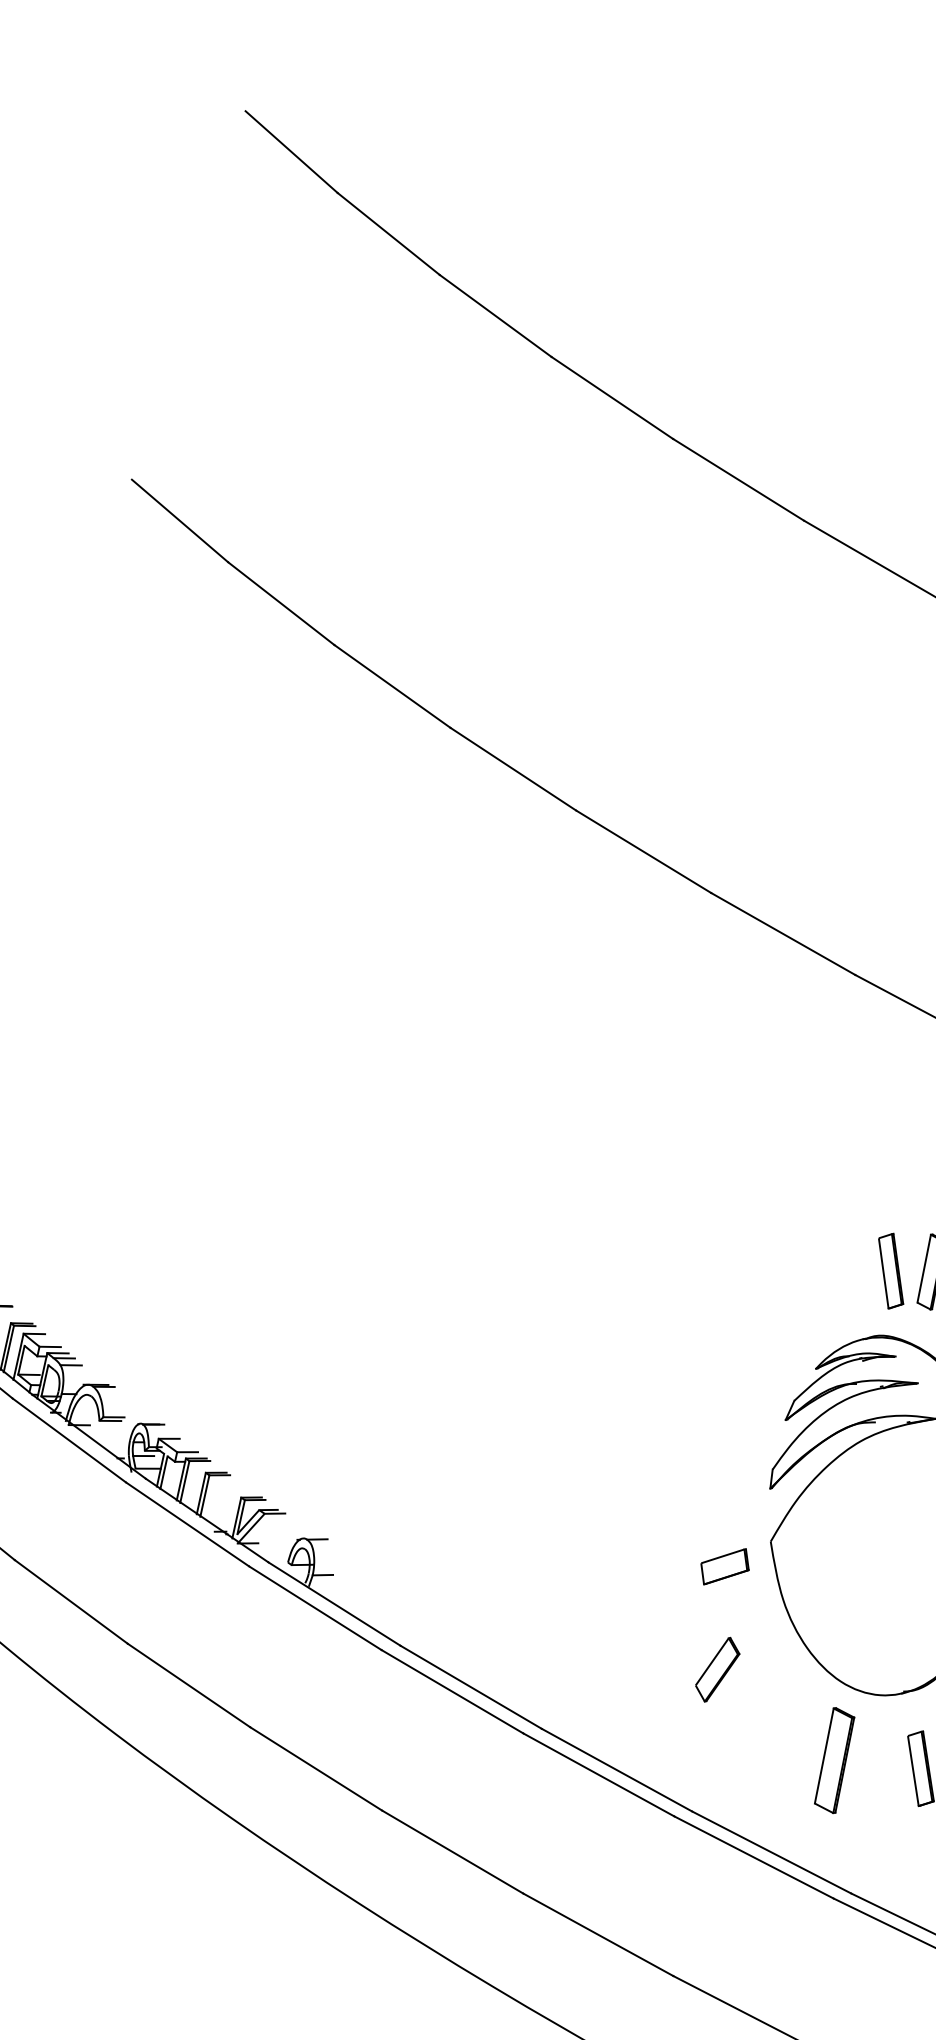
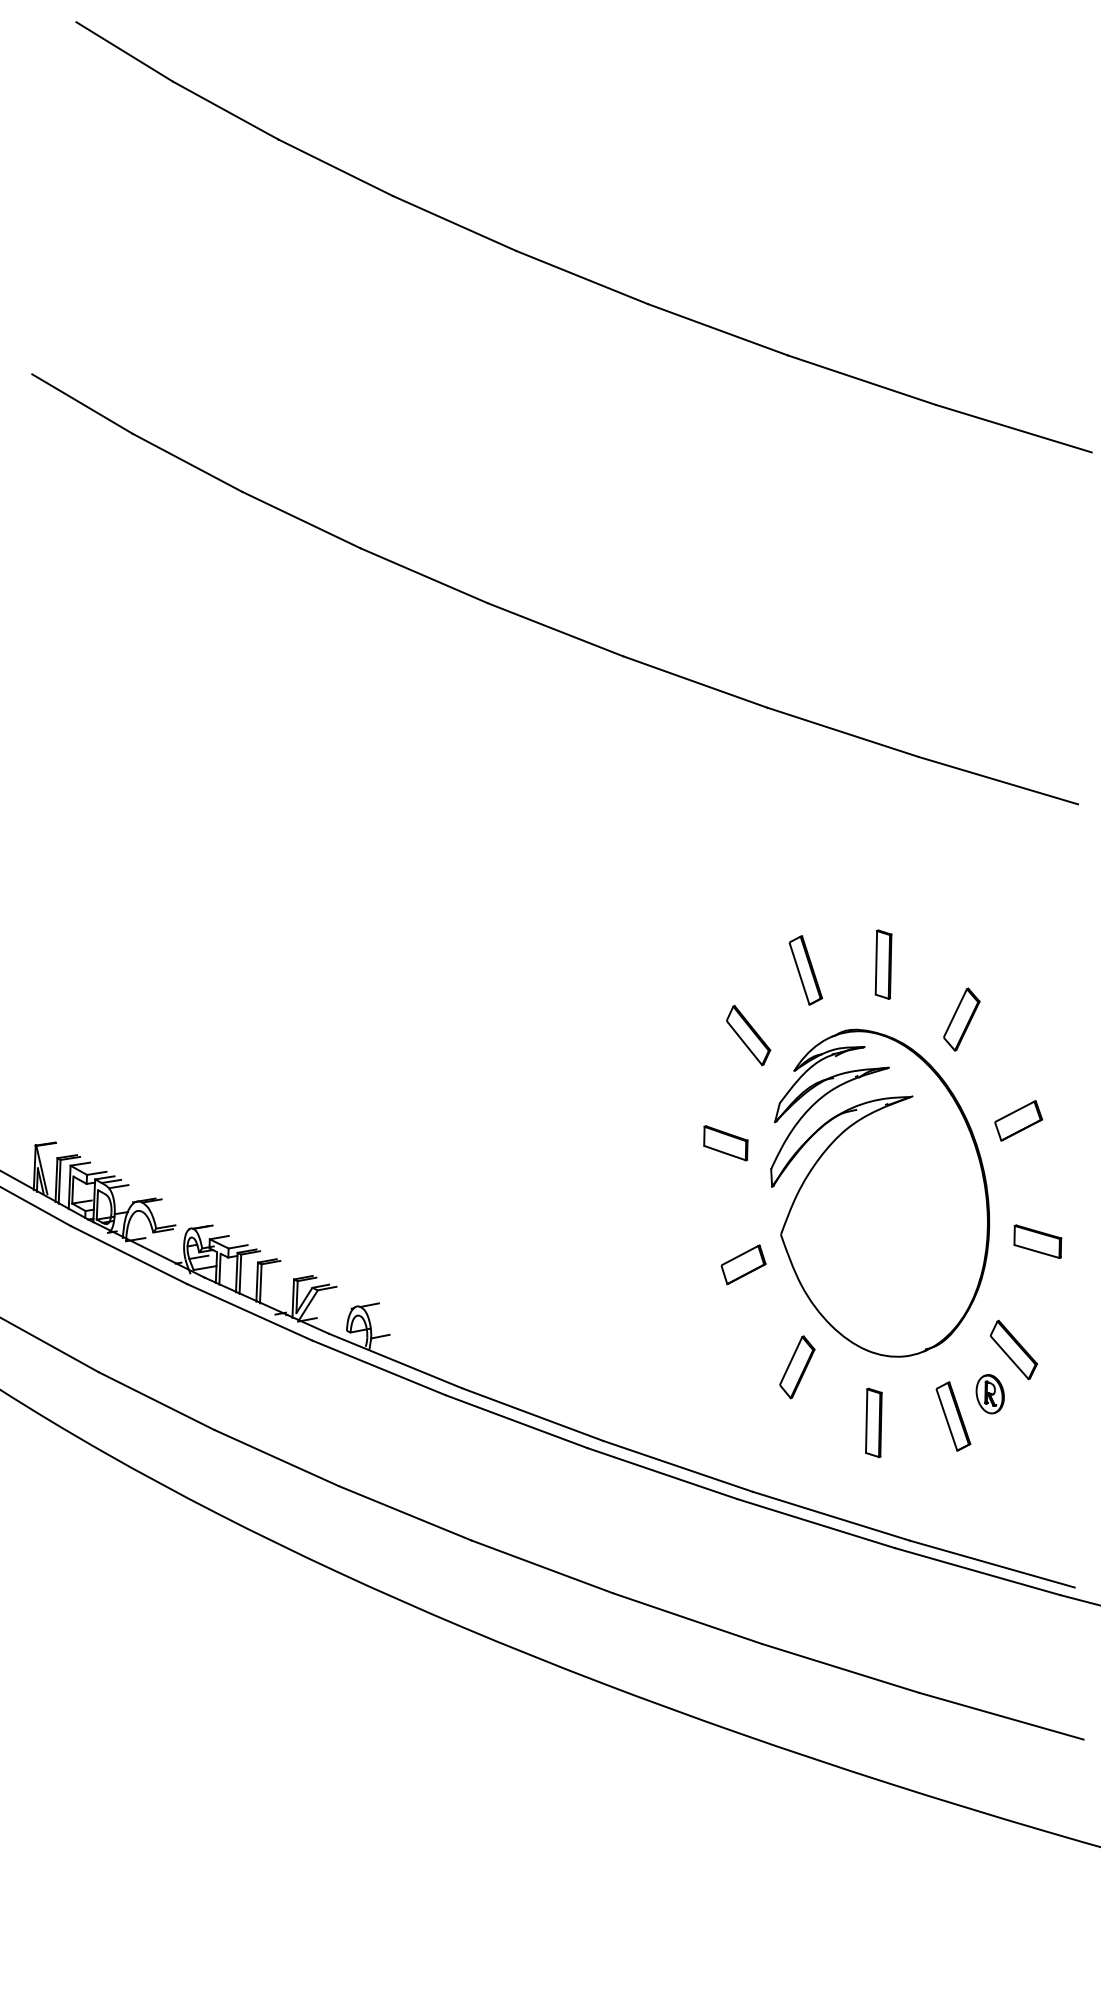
part: (890, 1271) -> (805, 970), moved
part: (773, 1322) -> (748, 1035), added
part: (728, 1433) -> (725, 1143), added
part: (717, 1669) -> (797, 1367), moved
part: (834, 1760) -> (873, 1422), size x0.71

